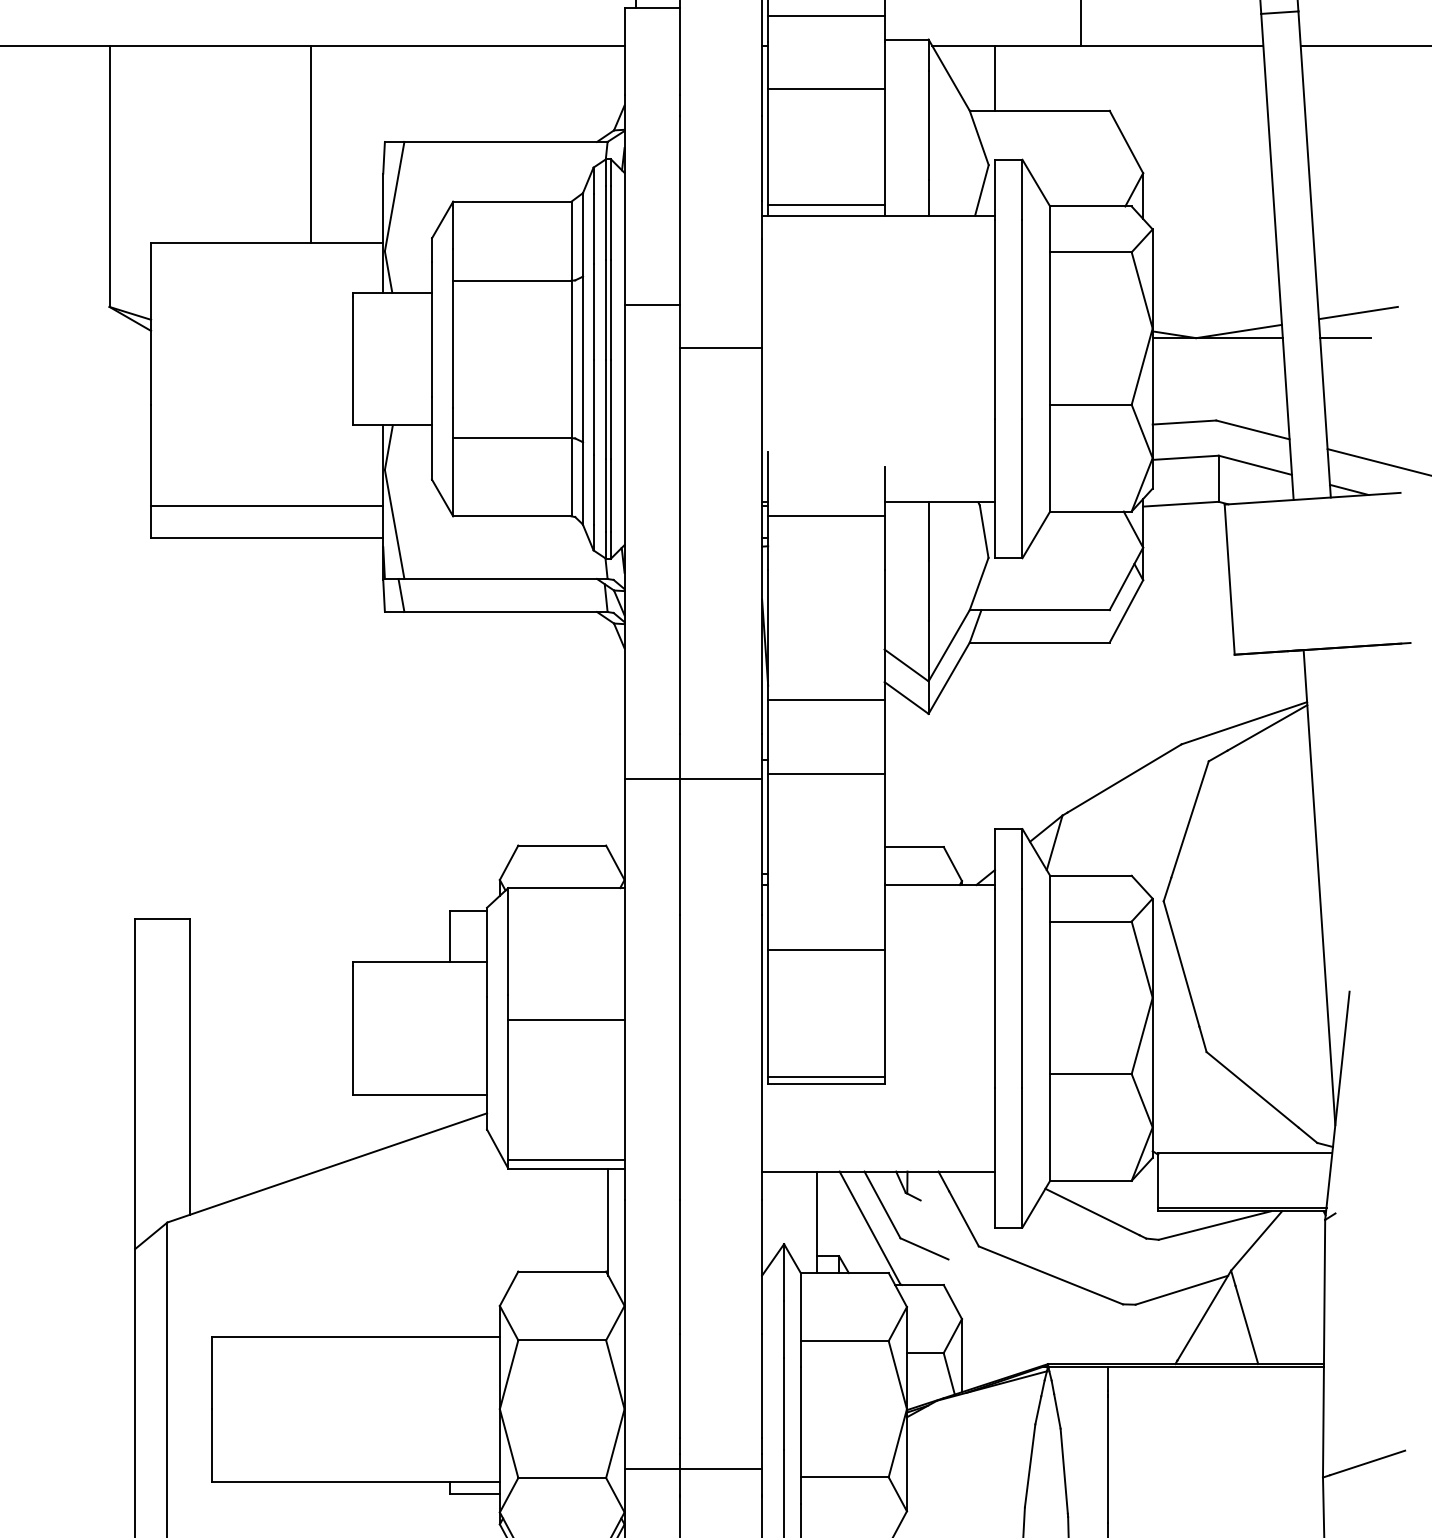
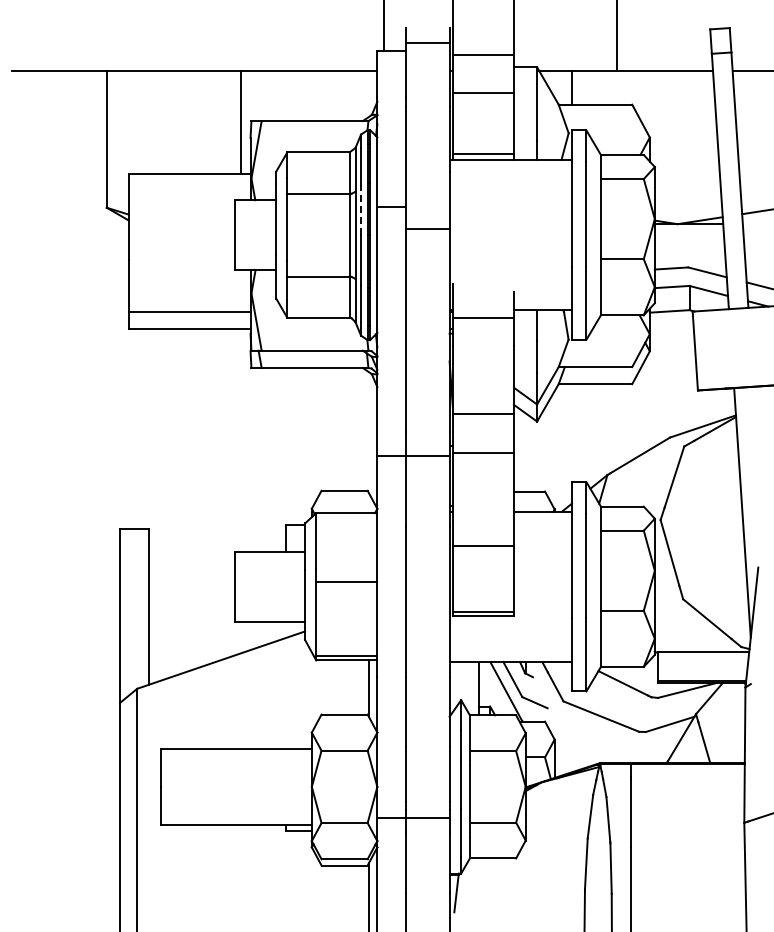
line: (310, 144) -> (240, 122), moved
line: (594, 310) -> (361, 209), solid -> dashed
line: (1344, 338) -> (755, 224), removed

